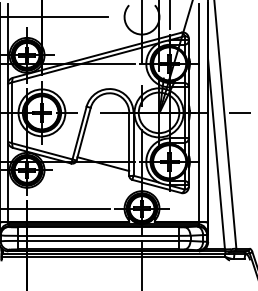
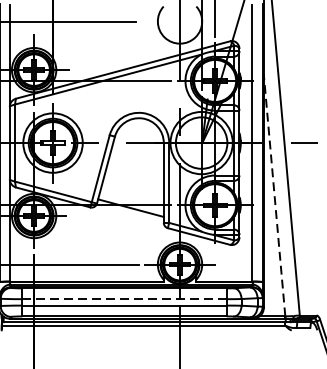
line: (216, 153) -> (274, 194), solid -> dashed
line: (97, 235) -> (123, 298), solid -> dashed

